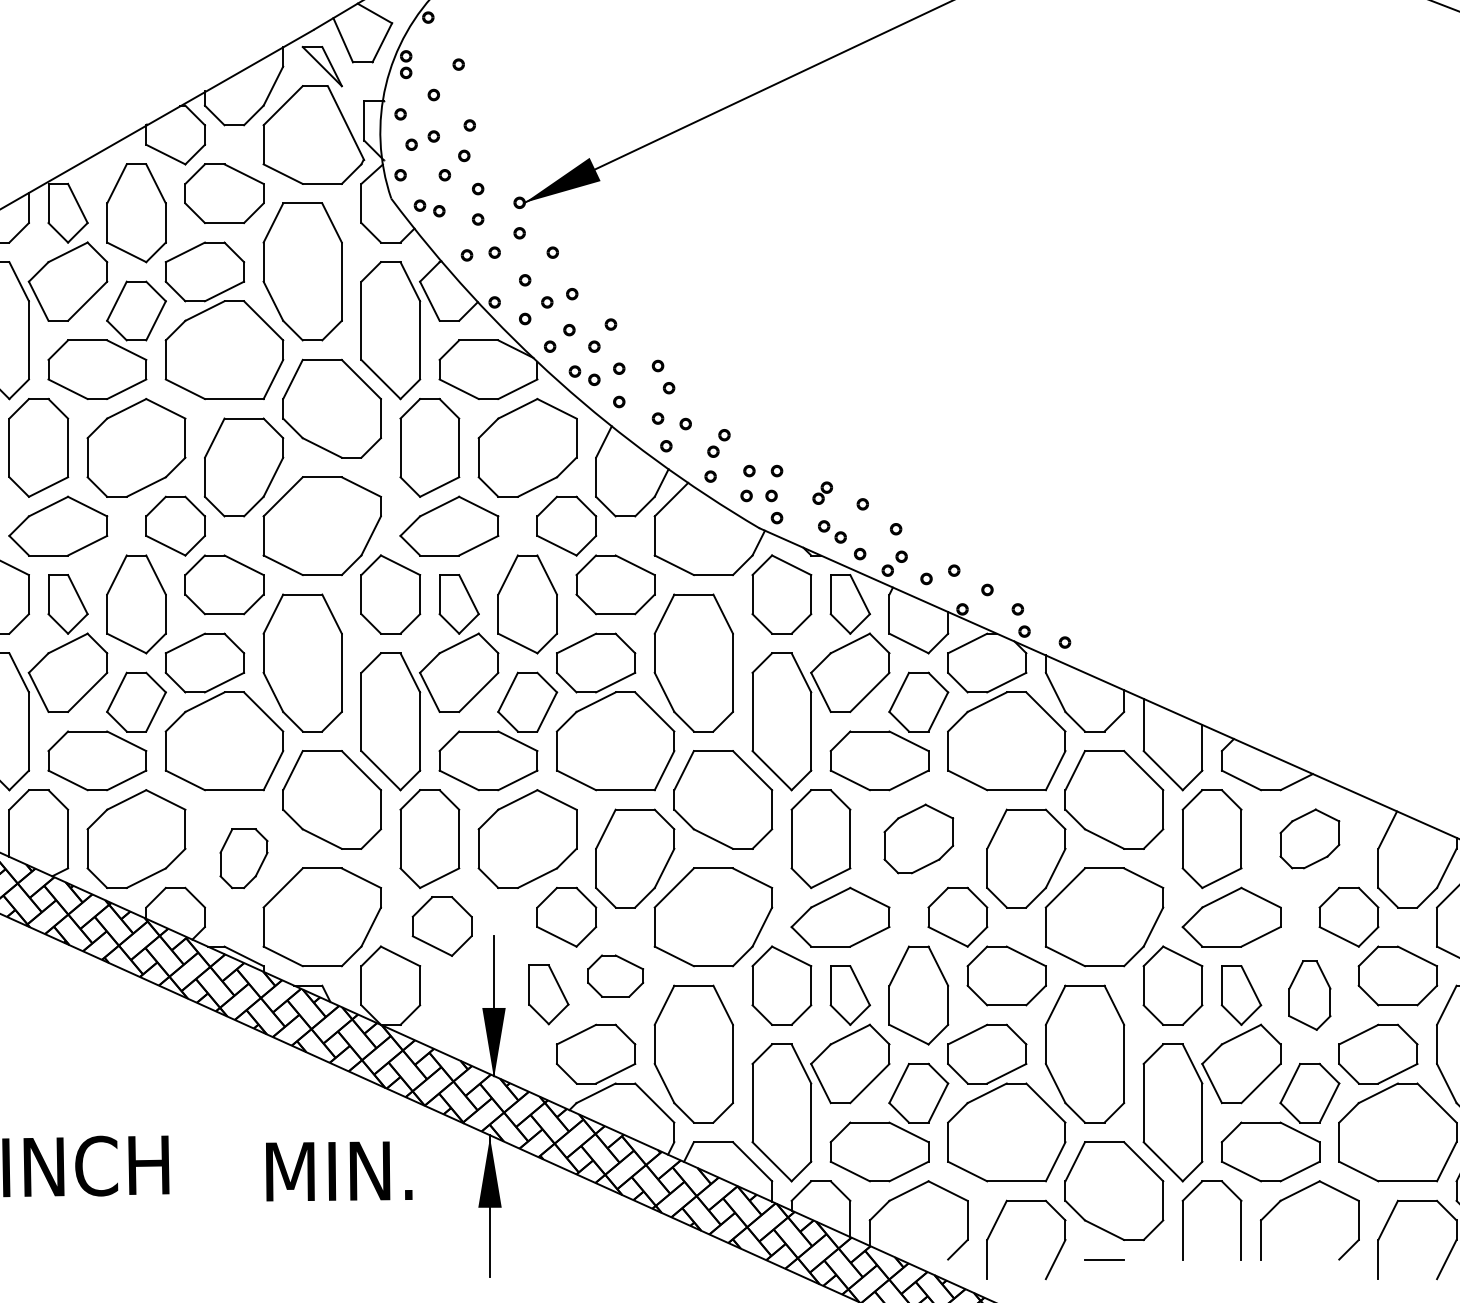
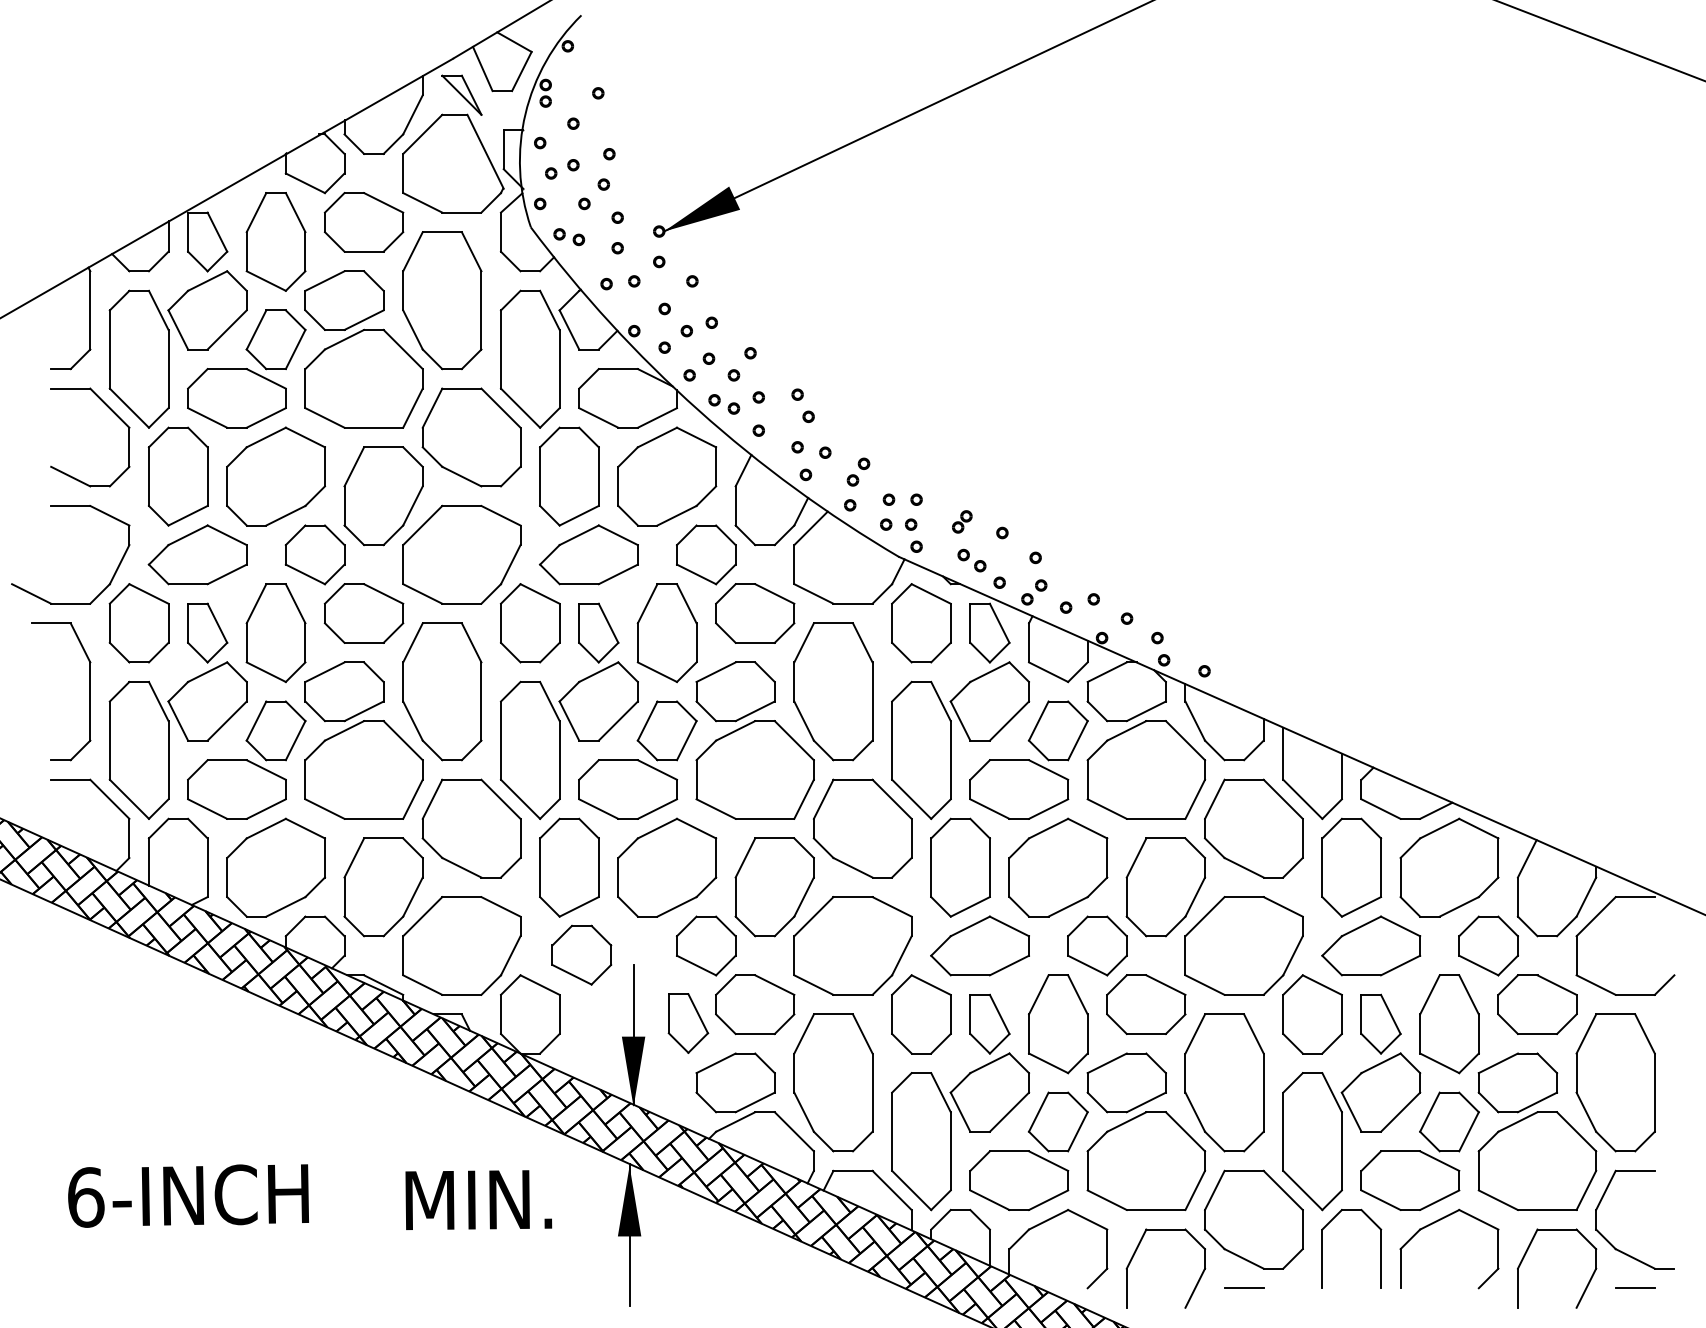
part: (918, 838) -> (1058, 867), size x1.43
part: (1309, 838) -> (1449, 867), size x1.67
part: (243, 858) -> (383, 887), size x1.67
part: (615, 975) -> (755, 1004), size x1.43
part: (1309, 995) -> (1449, 1024), size x1.43

